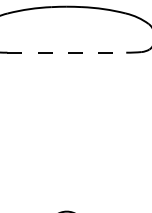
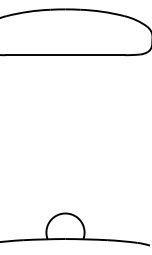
line: (66, 53) -> (65, 55), dashed -> solid

